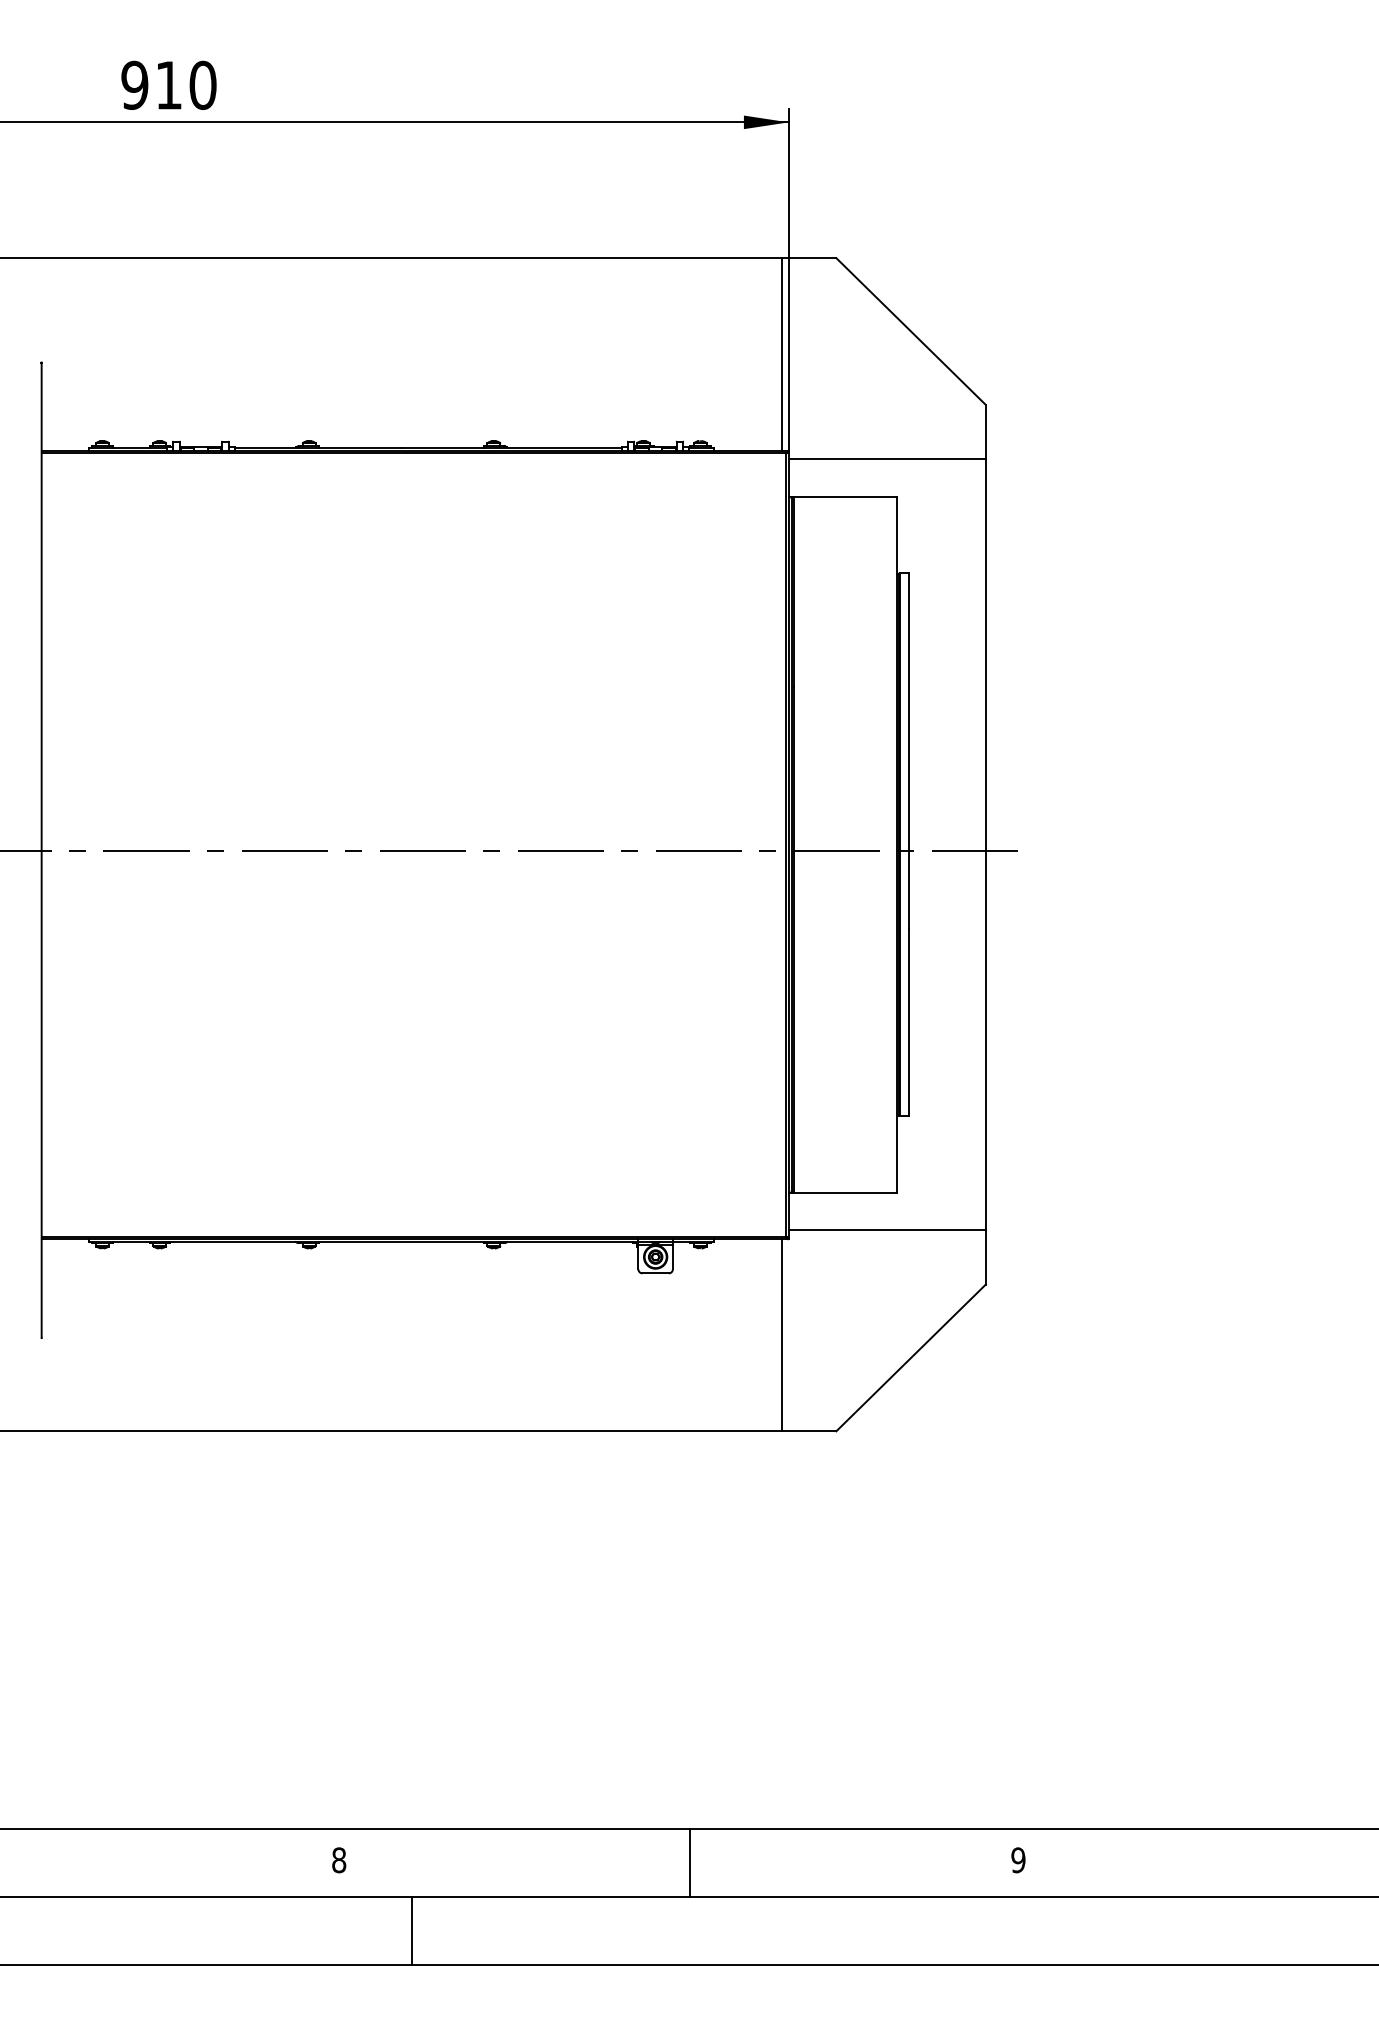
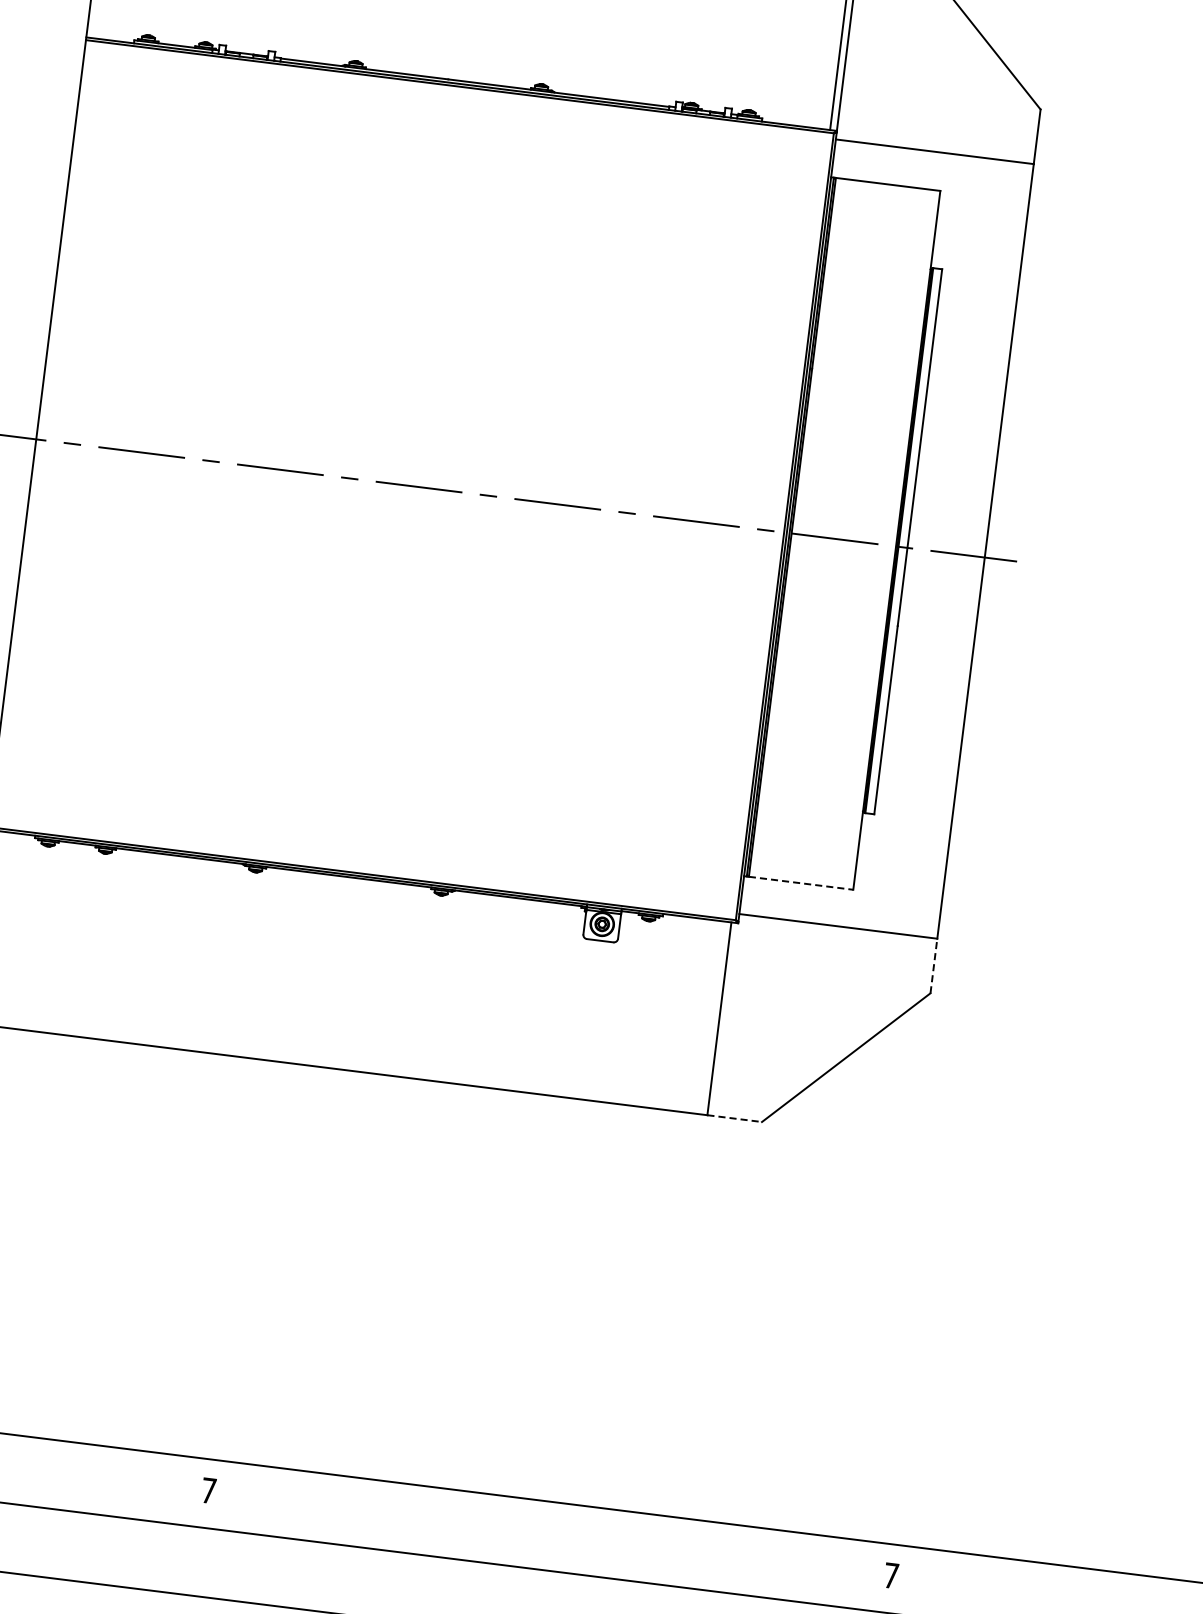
line: (845, 1192) -> (801, 883), solid -> dashed
line: (985, 1256) -> (933, 965), solid -> dashed
line: (809, 1431) -> (735, 1118), solid -> dashed
text: (339, 1860) -> (209, 1491), 8 -> 7
text: (1018, 1860) -> (891, 1575), 9 -> 7
line: (690, 1863) -> (561, 1537), removed
line: (411, 1931) -> (272, 1571), removed

